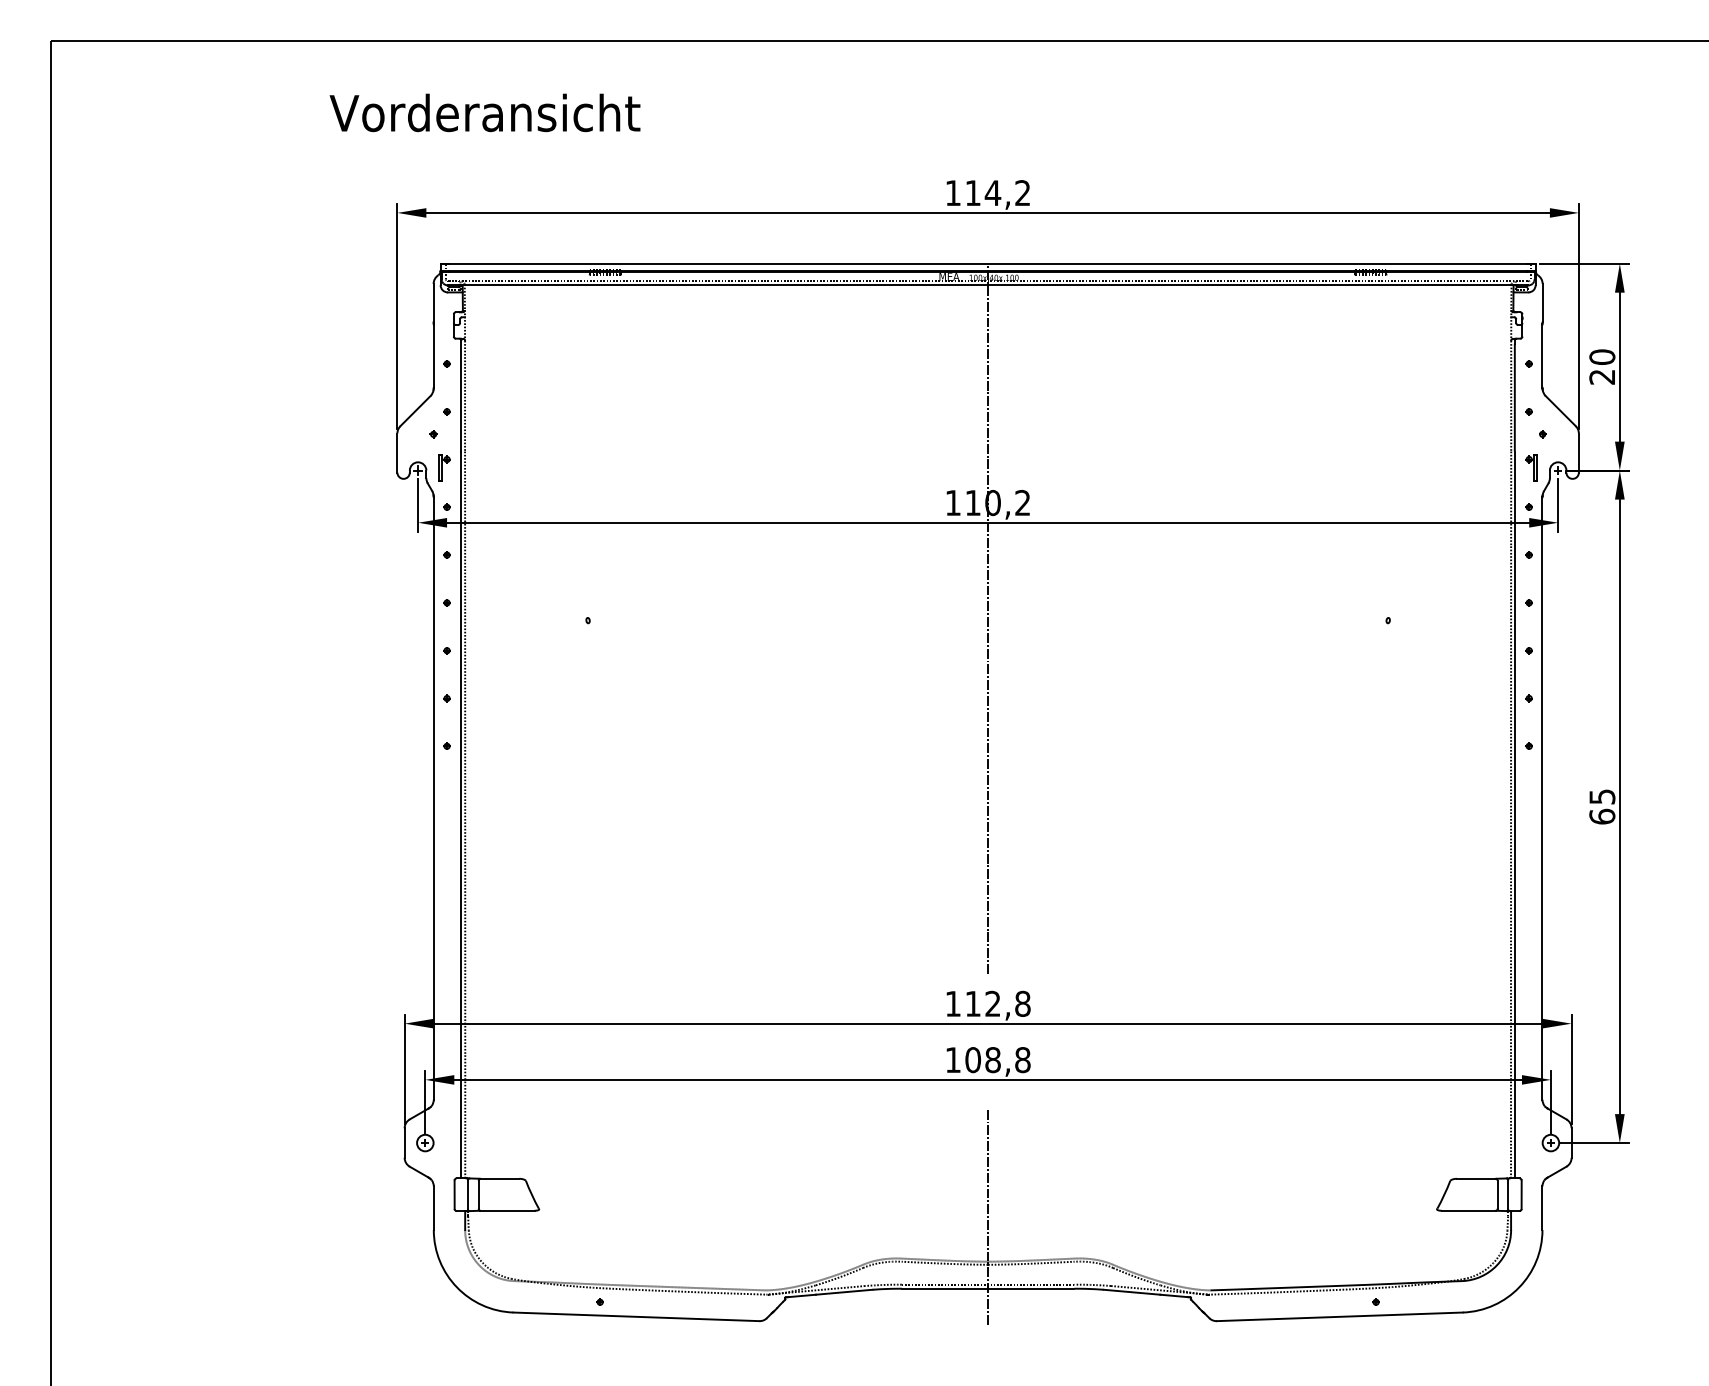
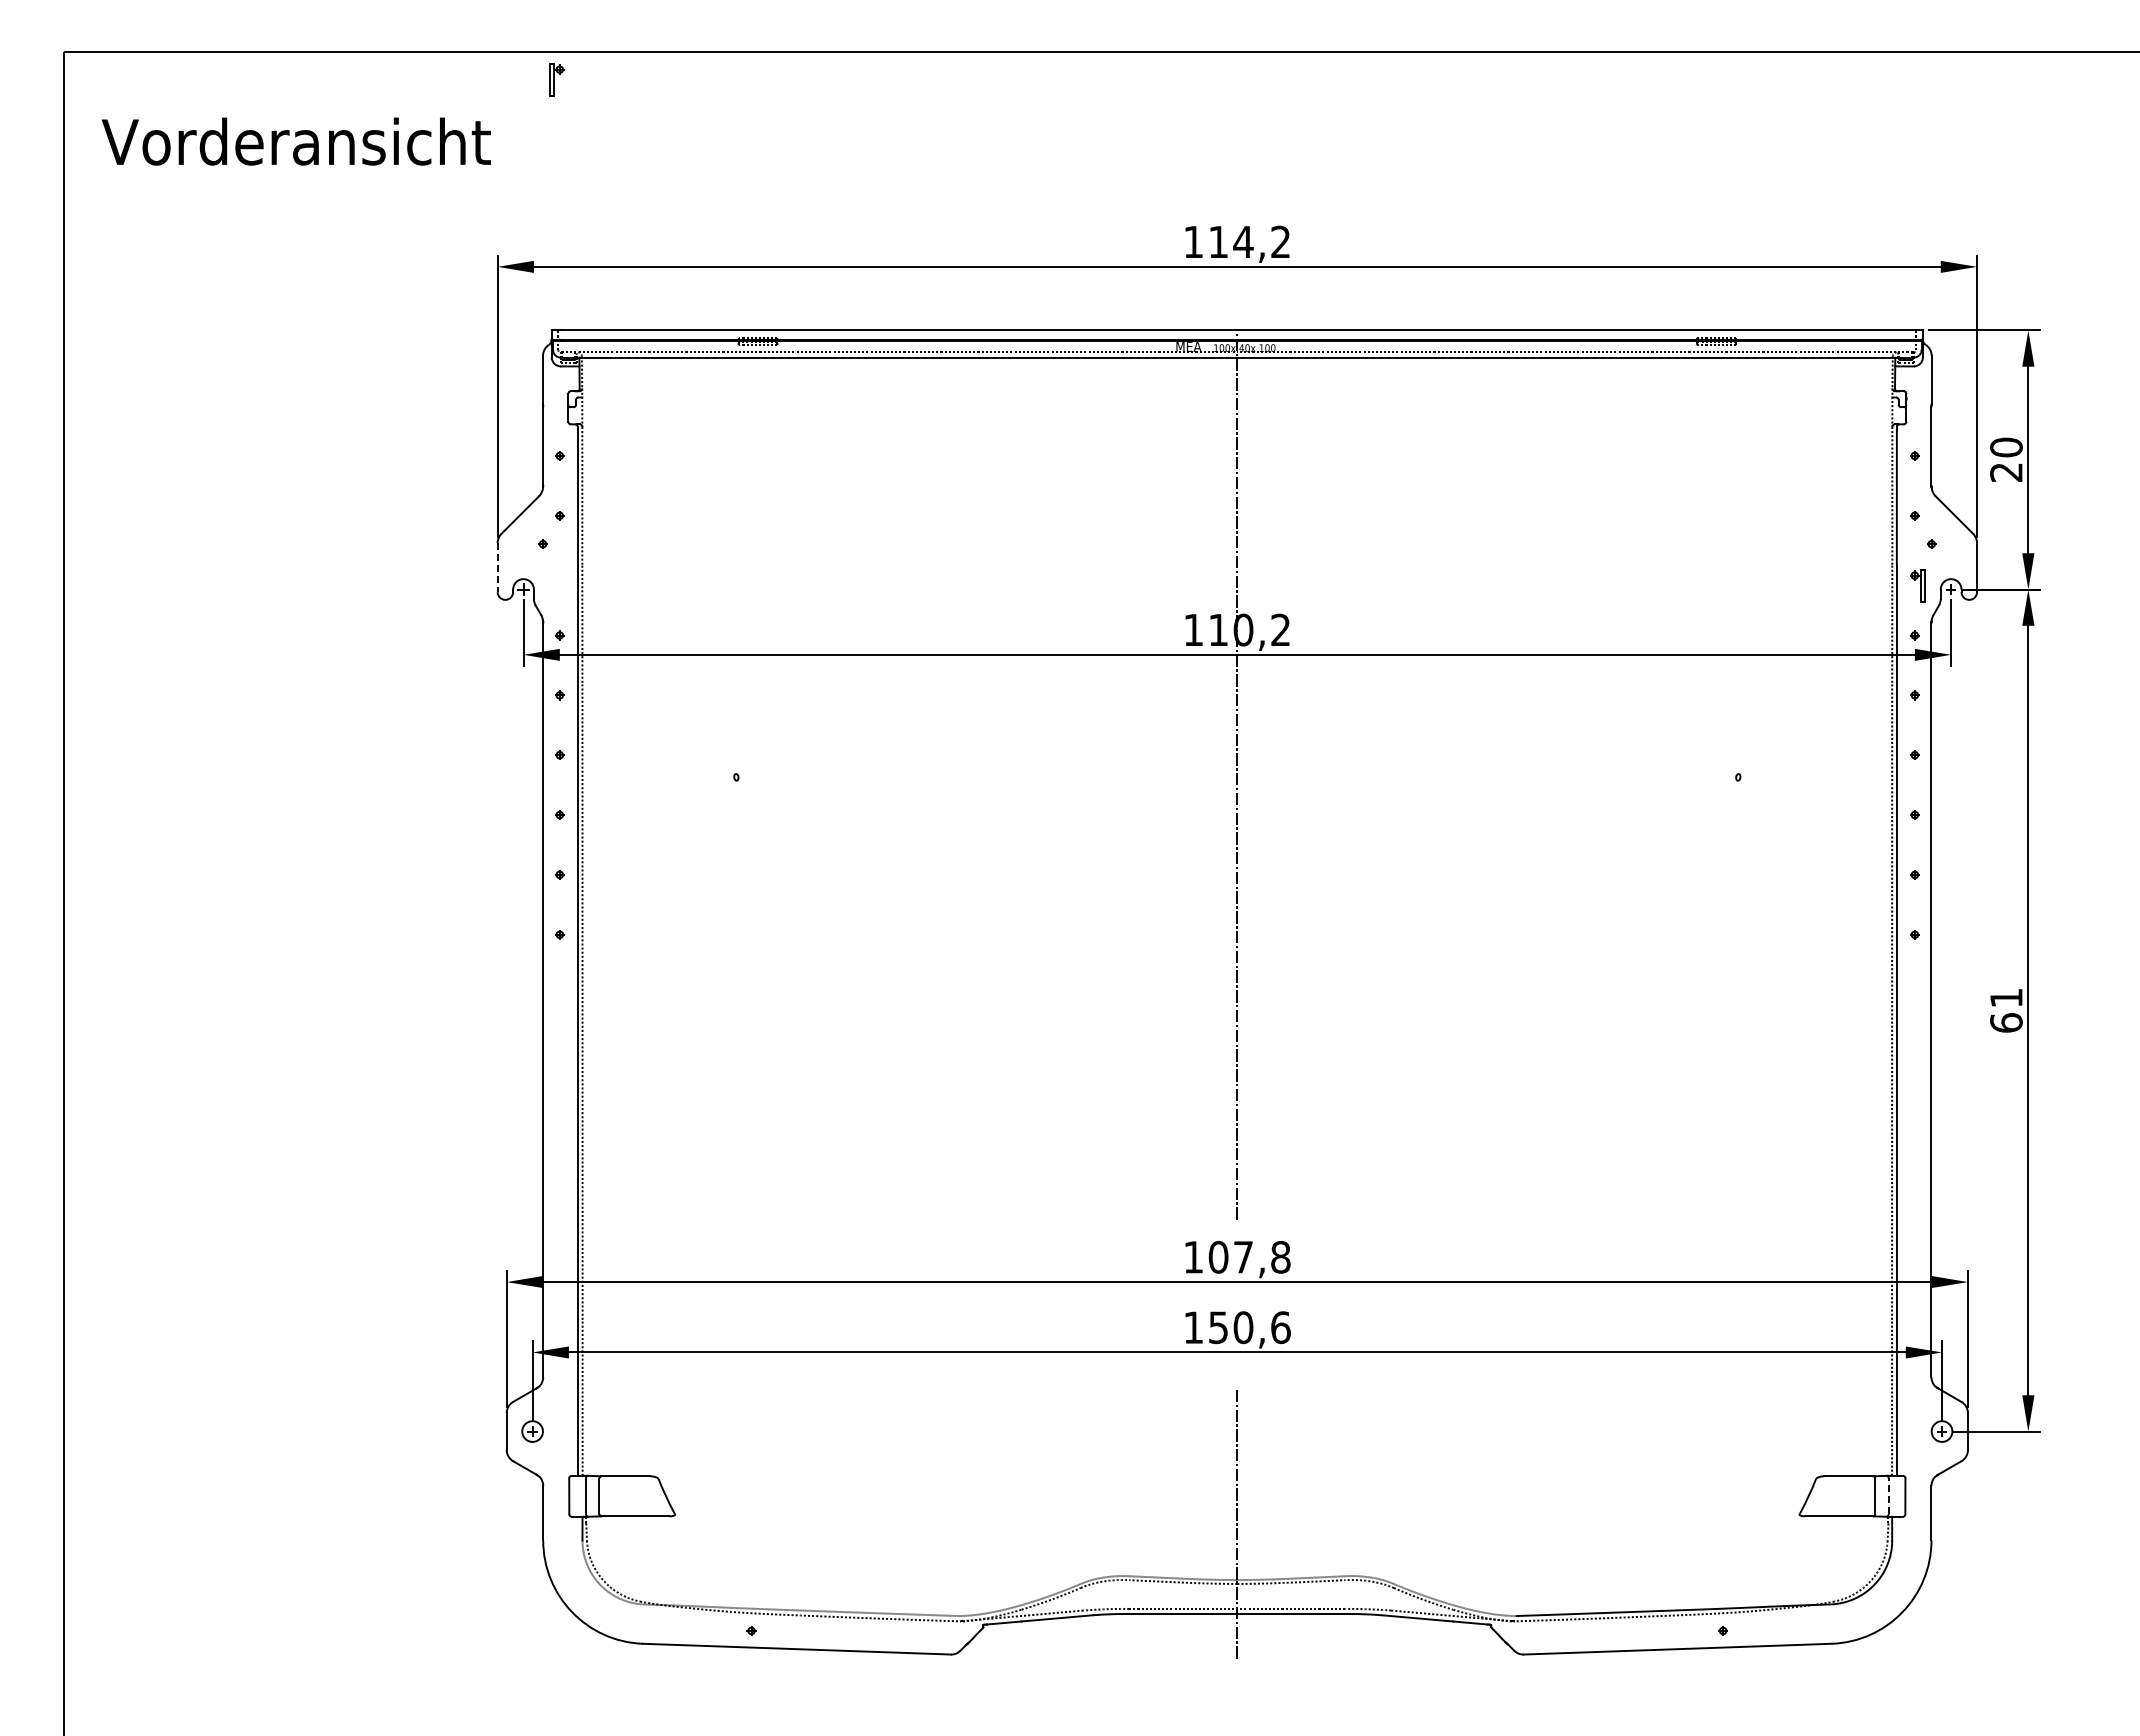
text: (484, 112) -> (295, 141), moved
line: (397, 453) -> (497, 567), solid -> dashed
part: (444, 467) -> (556, 79), moved
text: (1602, 797) -> (2006, 998), 65 -> 61
text: (982, 1004) -> (1230, 1257), 112,8 -> 107,8
text: (997, 1059) -> (1249, 1327), 108,8 -> 150,6
line: (1508, 1194) -> (1888, 1496), solid -> dashed

